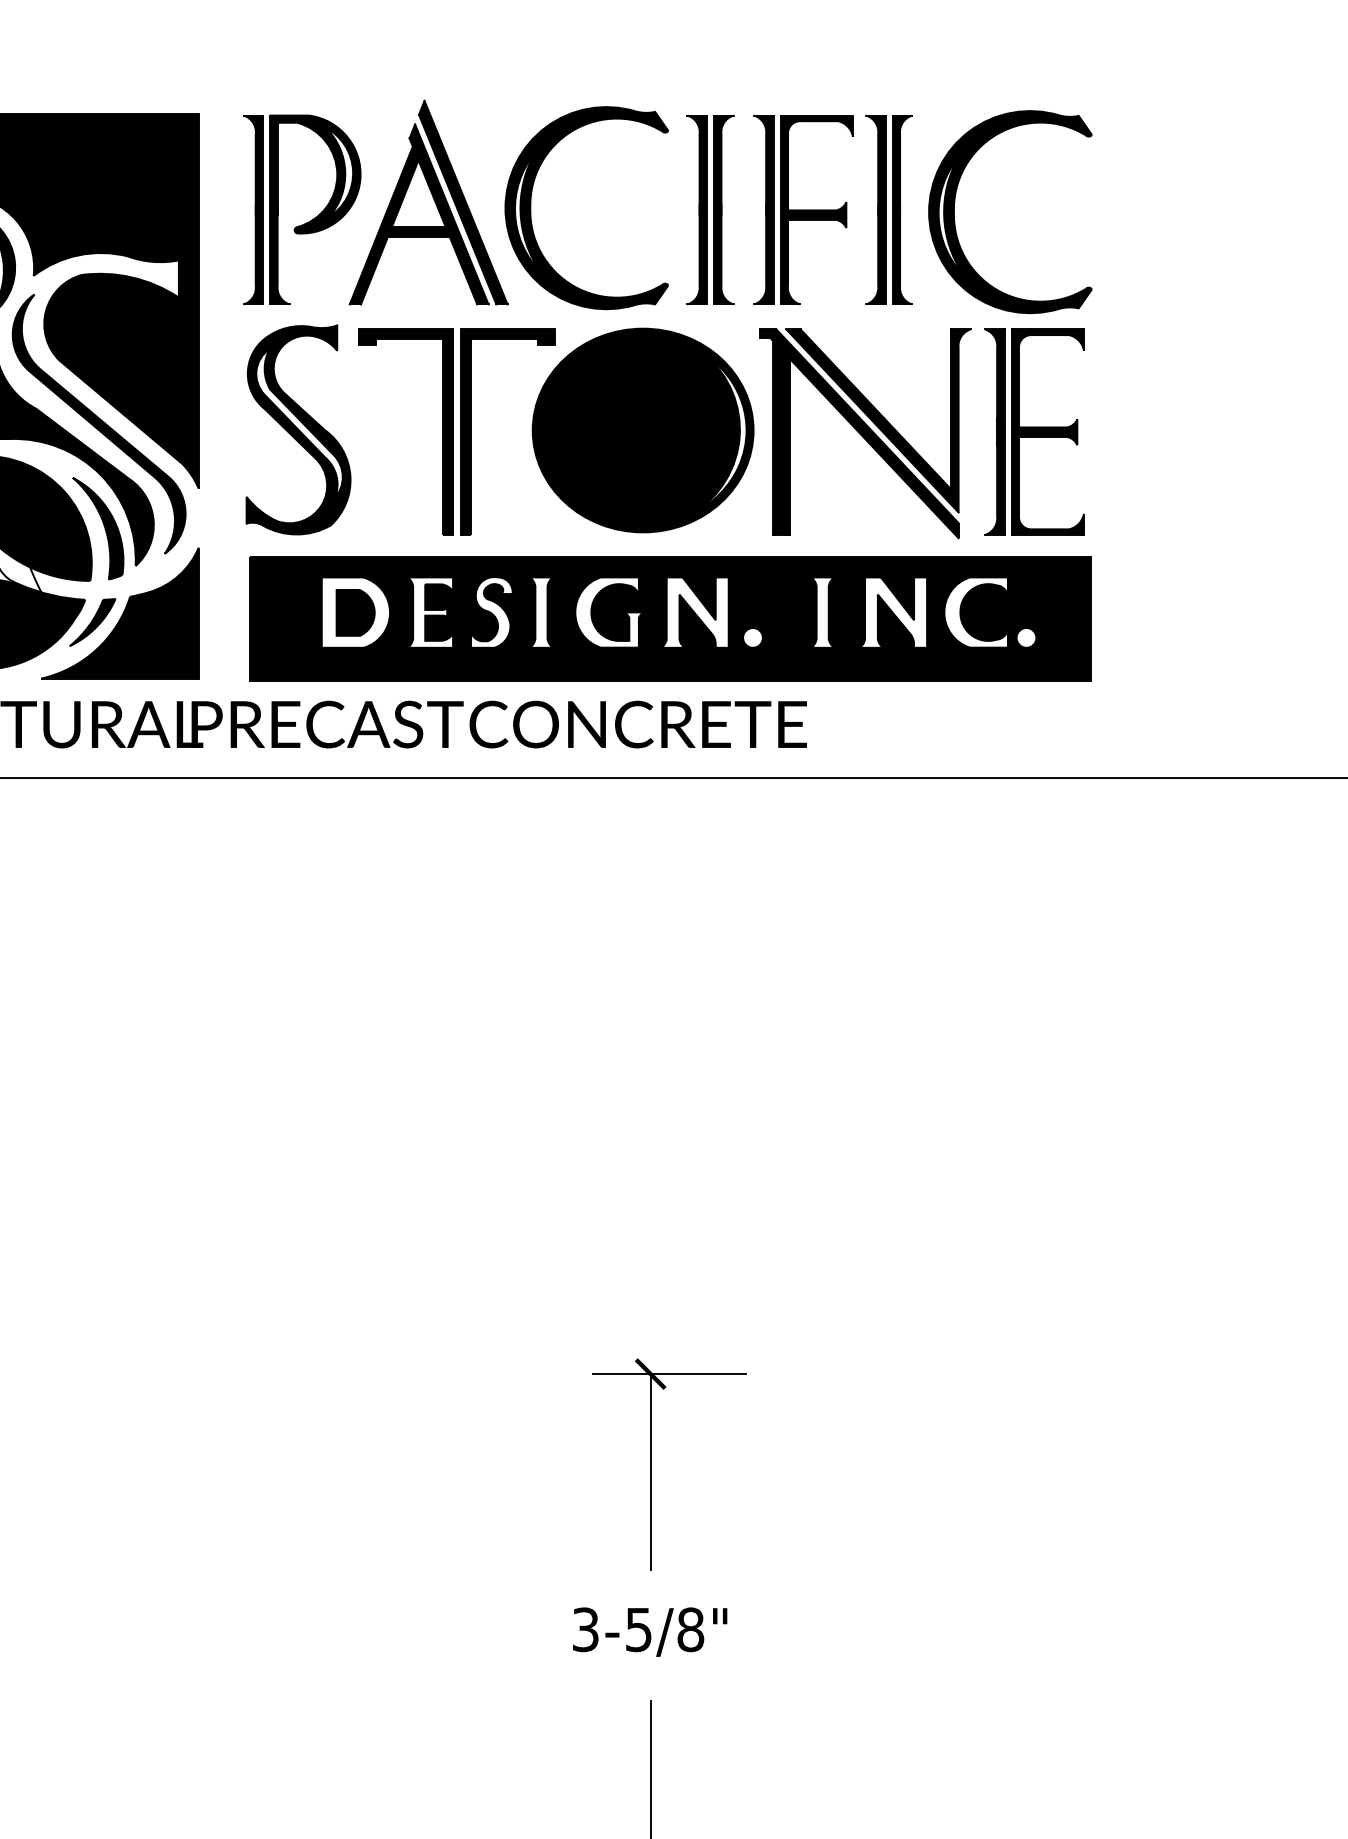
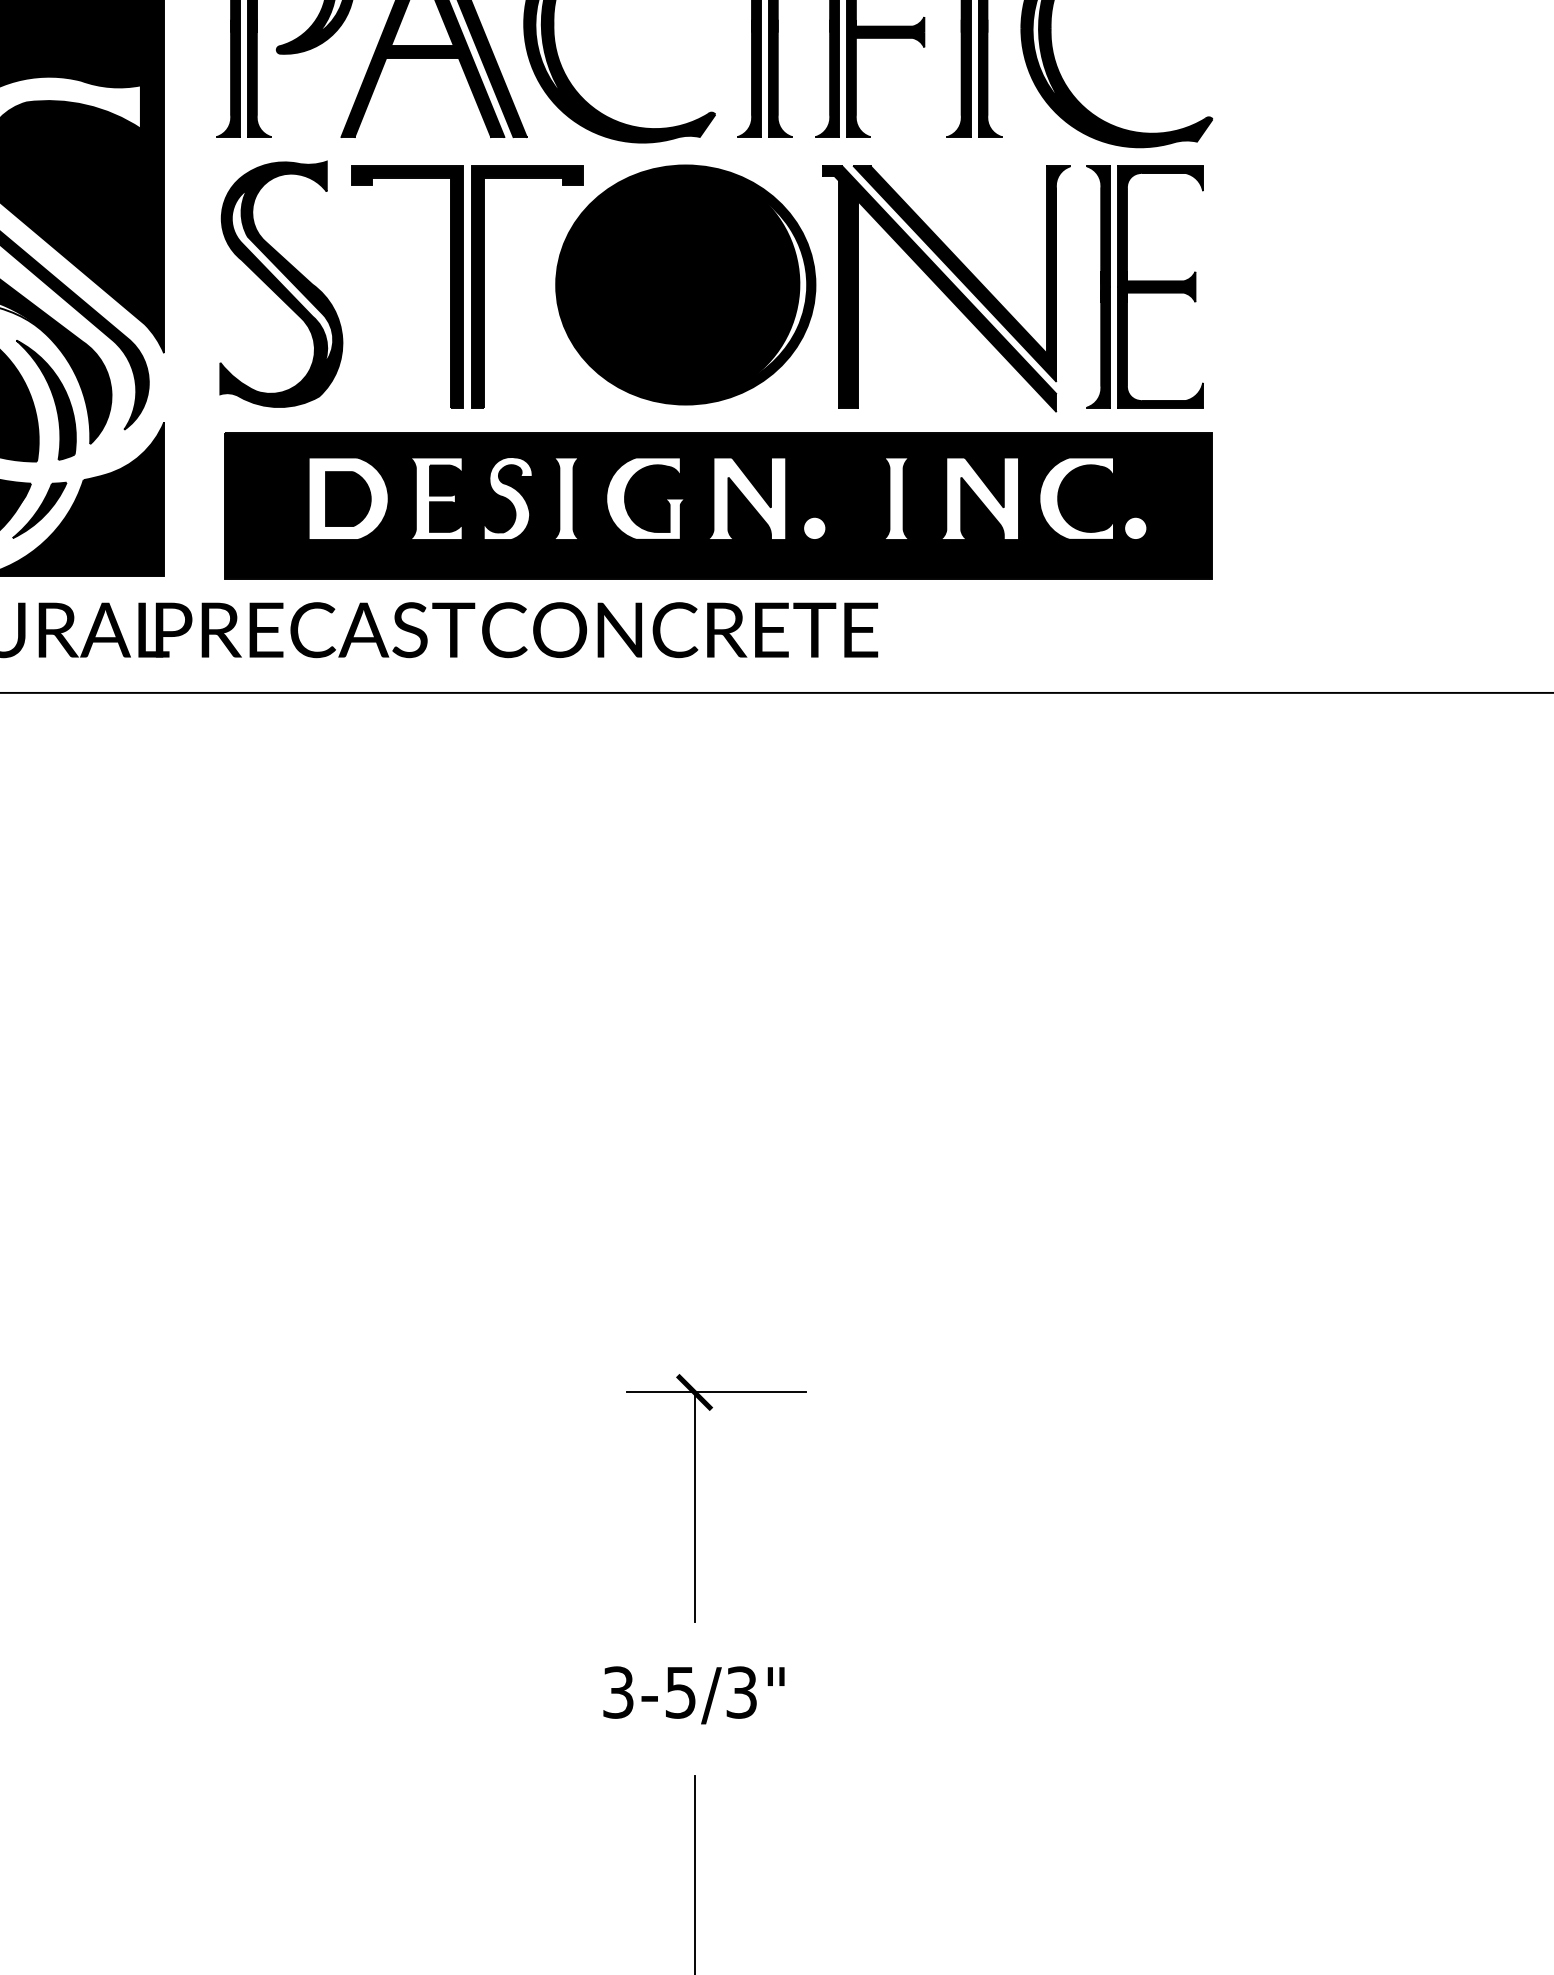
text: (690, 1629) -> (741, 1692), 3-5/8" -> 3-5/3"

